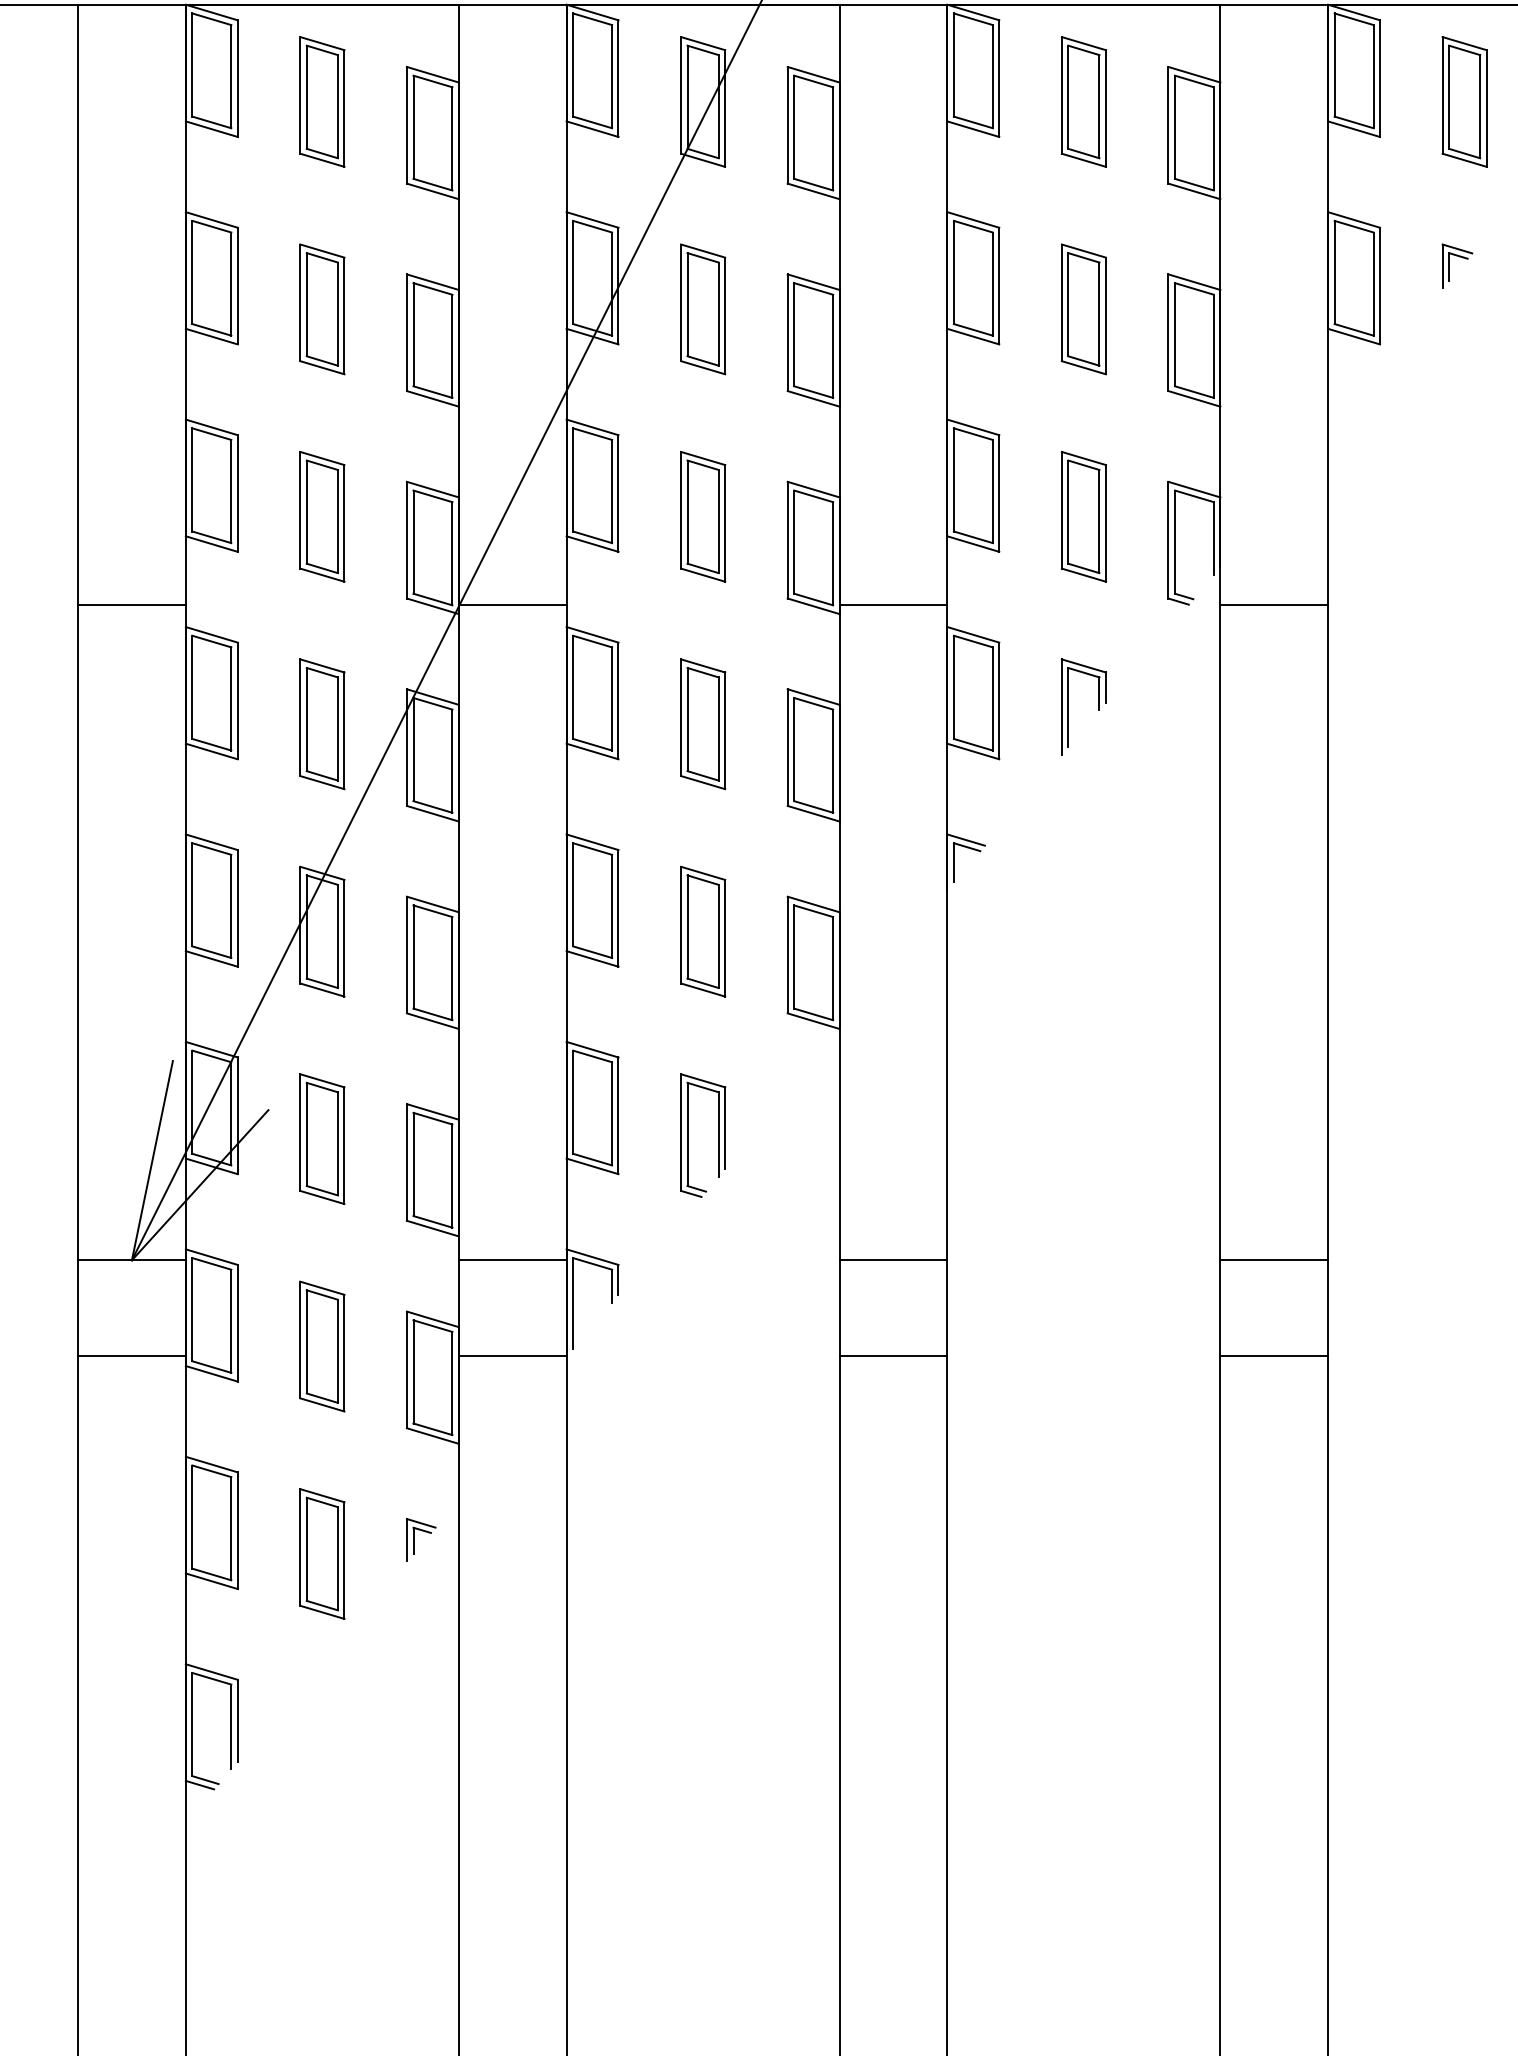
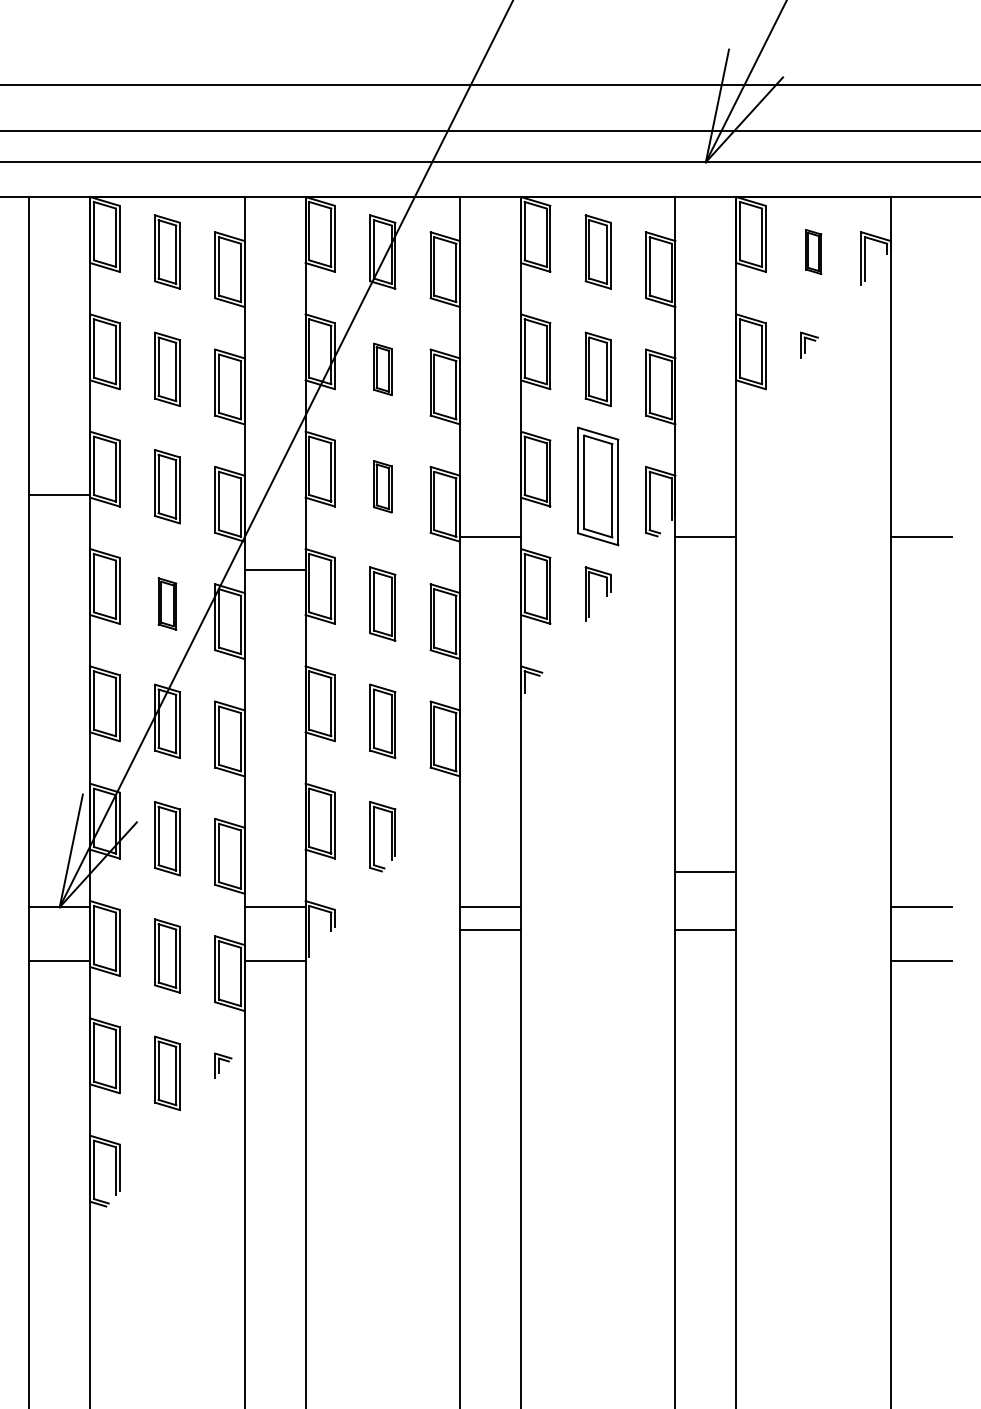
part: (1464, 101) -> (813, 251), size x0.6
part: (702, 309) -> (382, 369), size x0.7
part: (702, 516) -> (382, 486), size x0.7
part: (1082, 516) -> (597, 486), size x1.6
line: (131, 604) -> (59, 494), moved
line: (511, 604) -> (274, 569), moved
part: (322, 723) -> (167, 603), size x0.7
line: (1273, 1260) -> (705, 872), moved
line: (893, 1356) -> (490, 930), moved
line: (1273, 1356) -> (705, 930), moved

